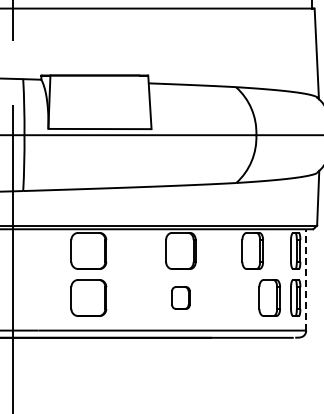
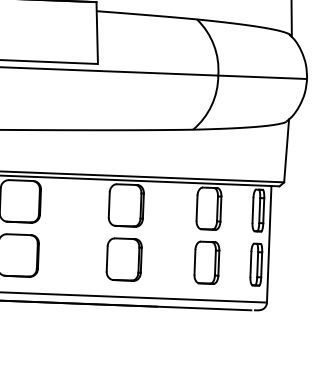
line: (306, 279) -> (269, 243), dashed -> solid
part: (180, 297) -> (123, 258), size x1.67
part: (269, 297) -> (206, 262), moved

